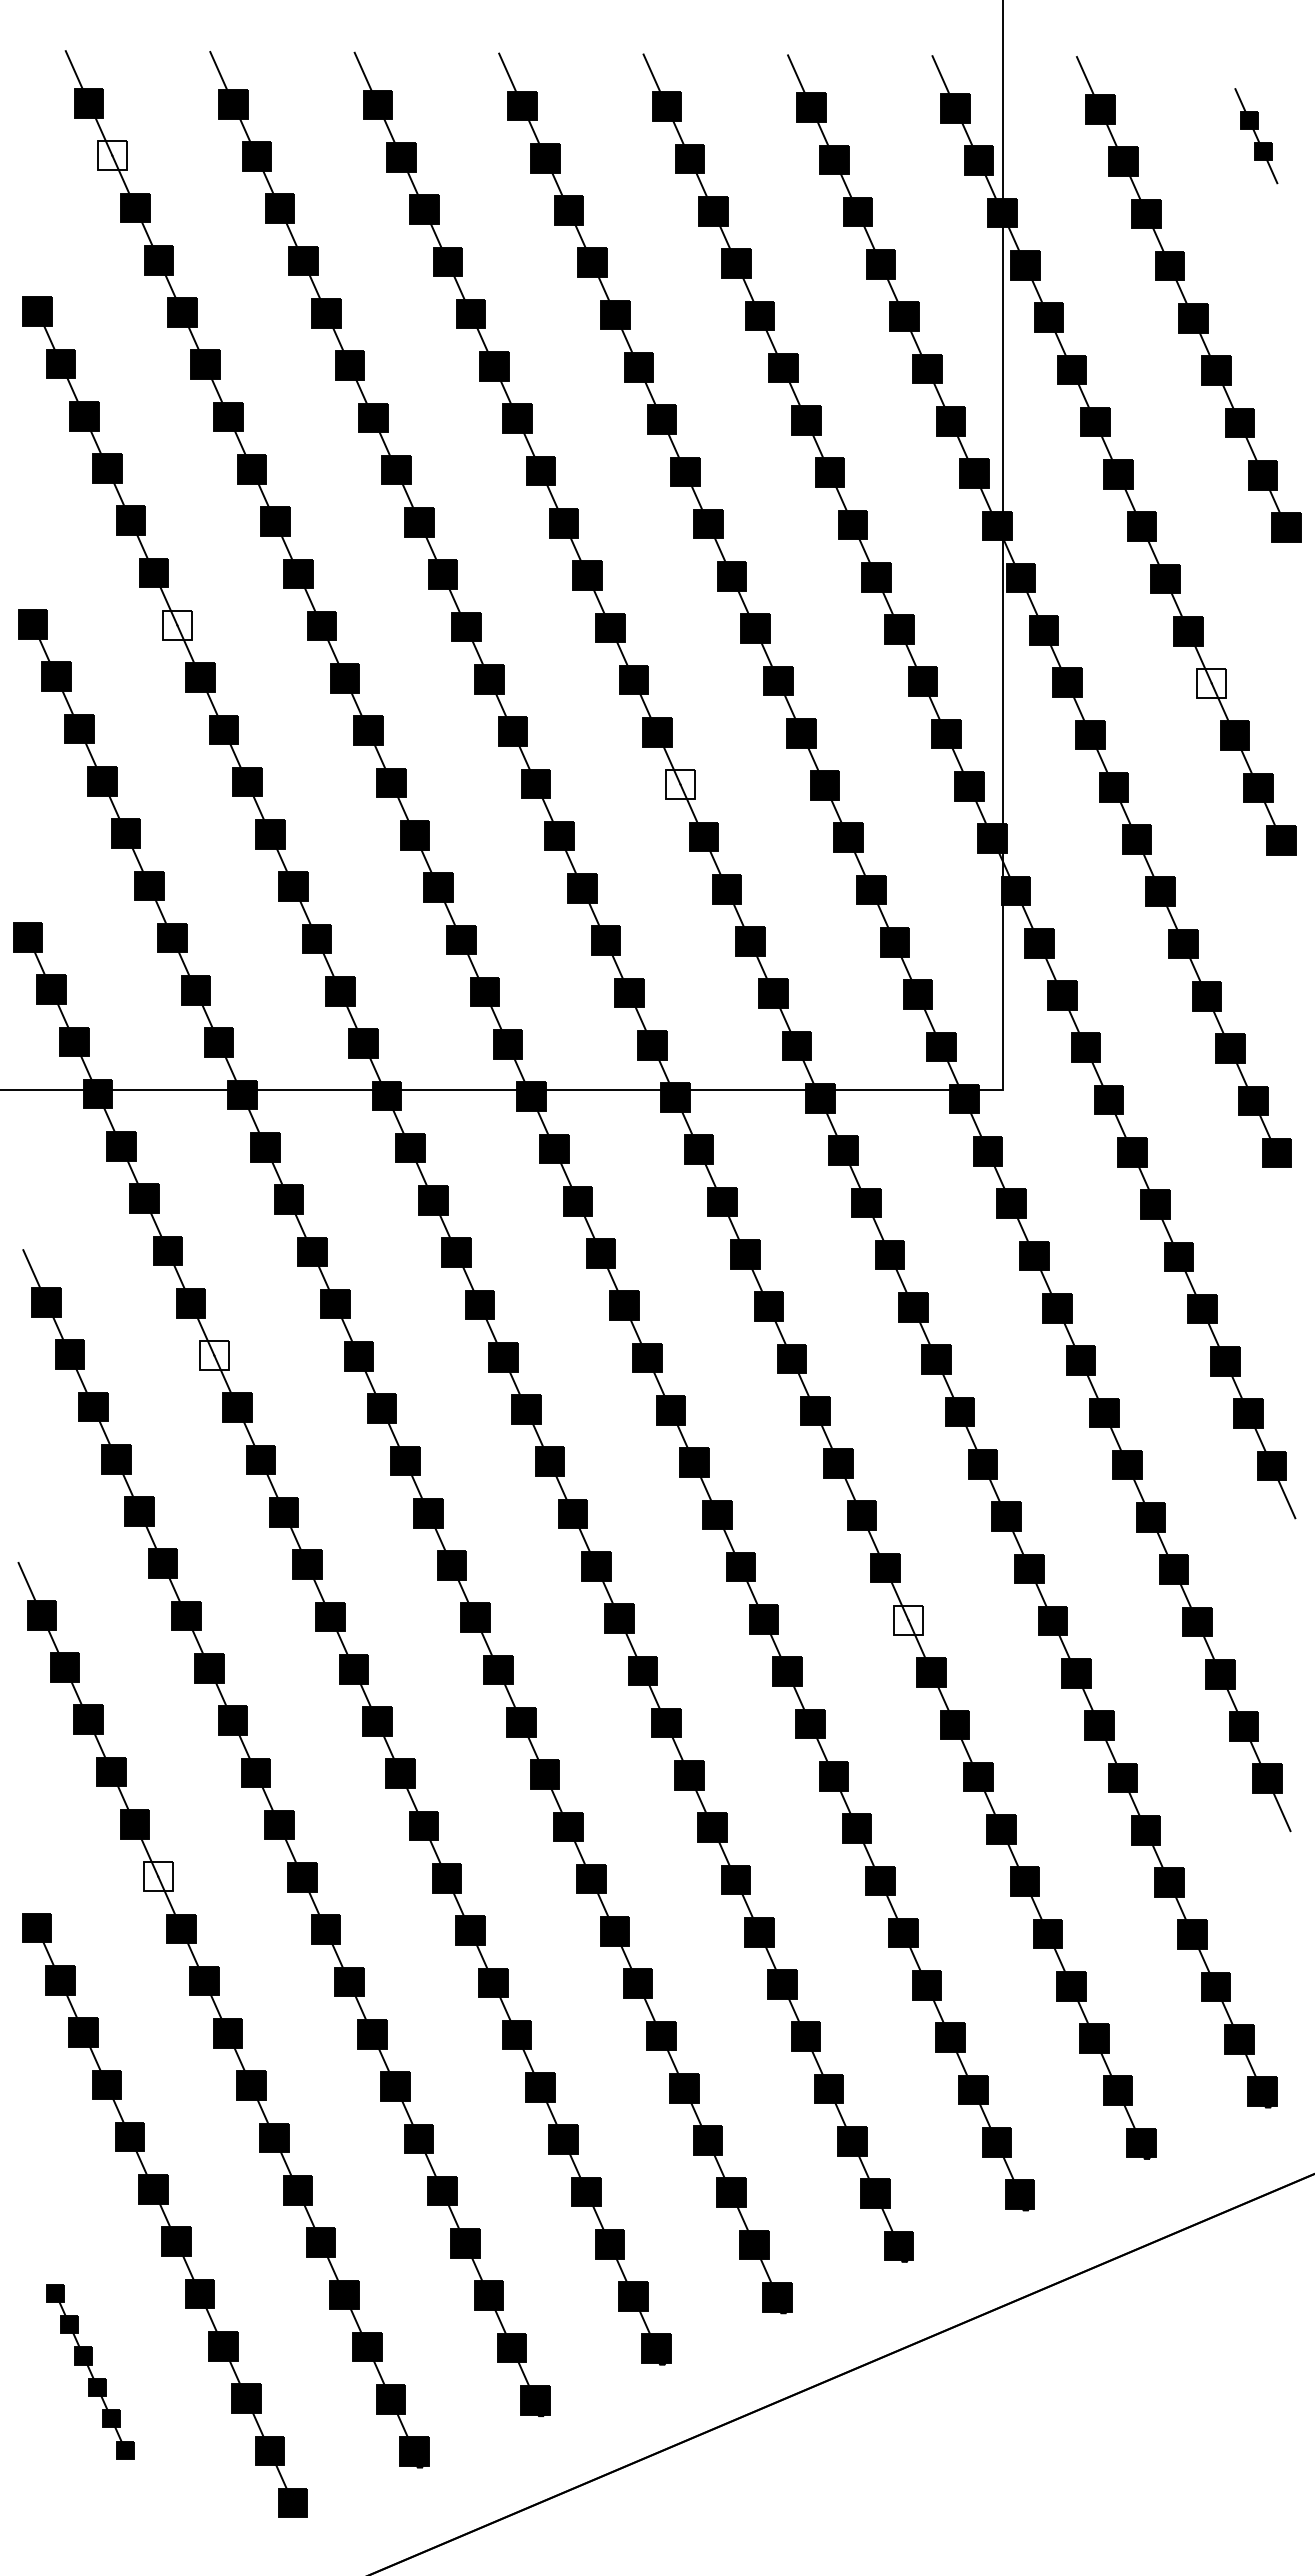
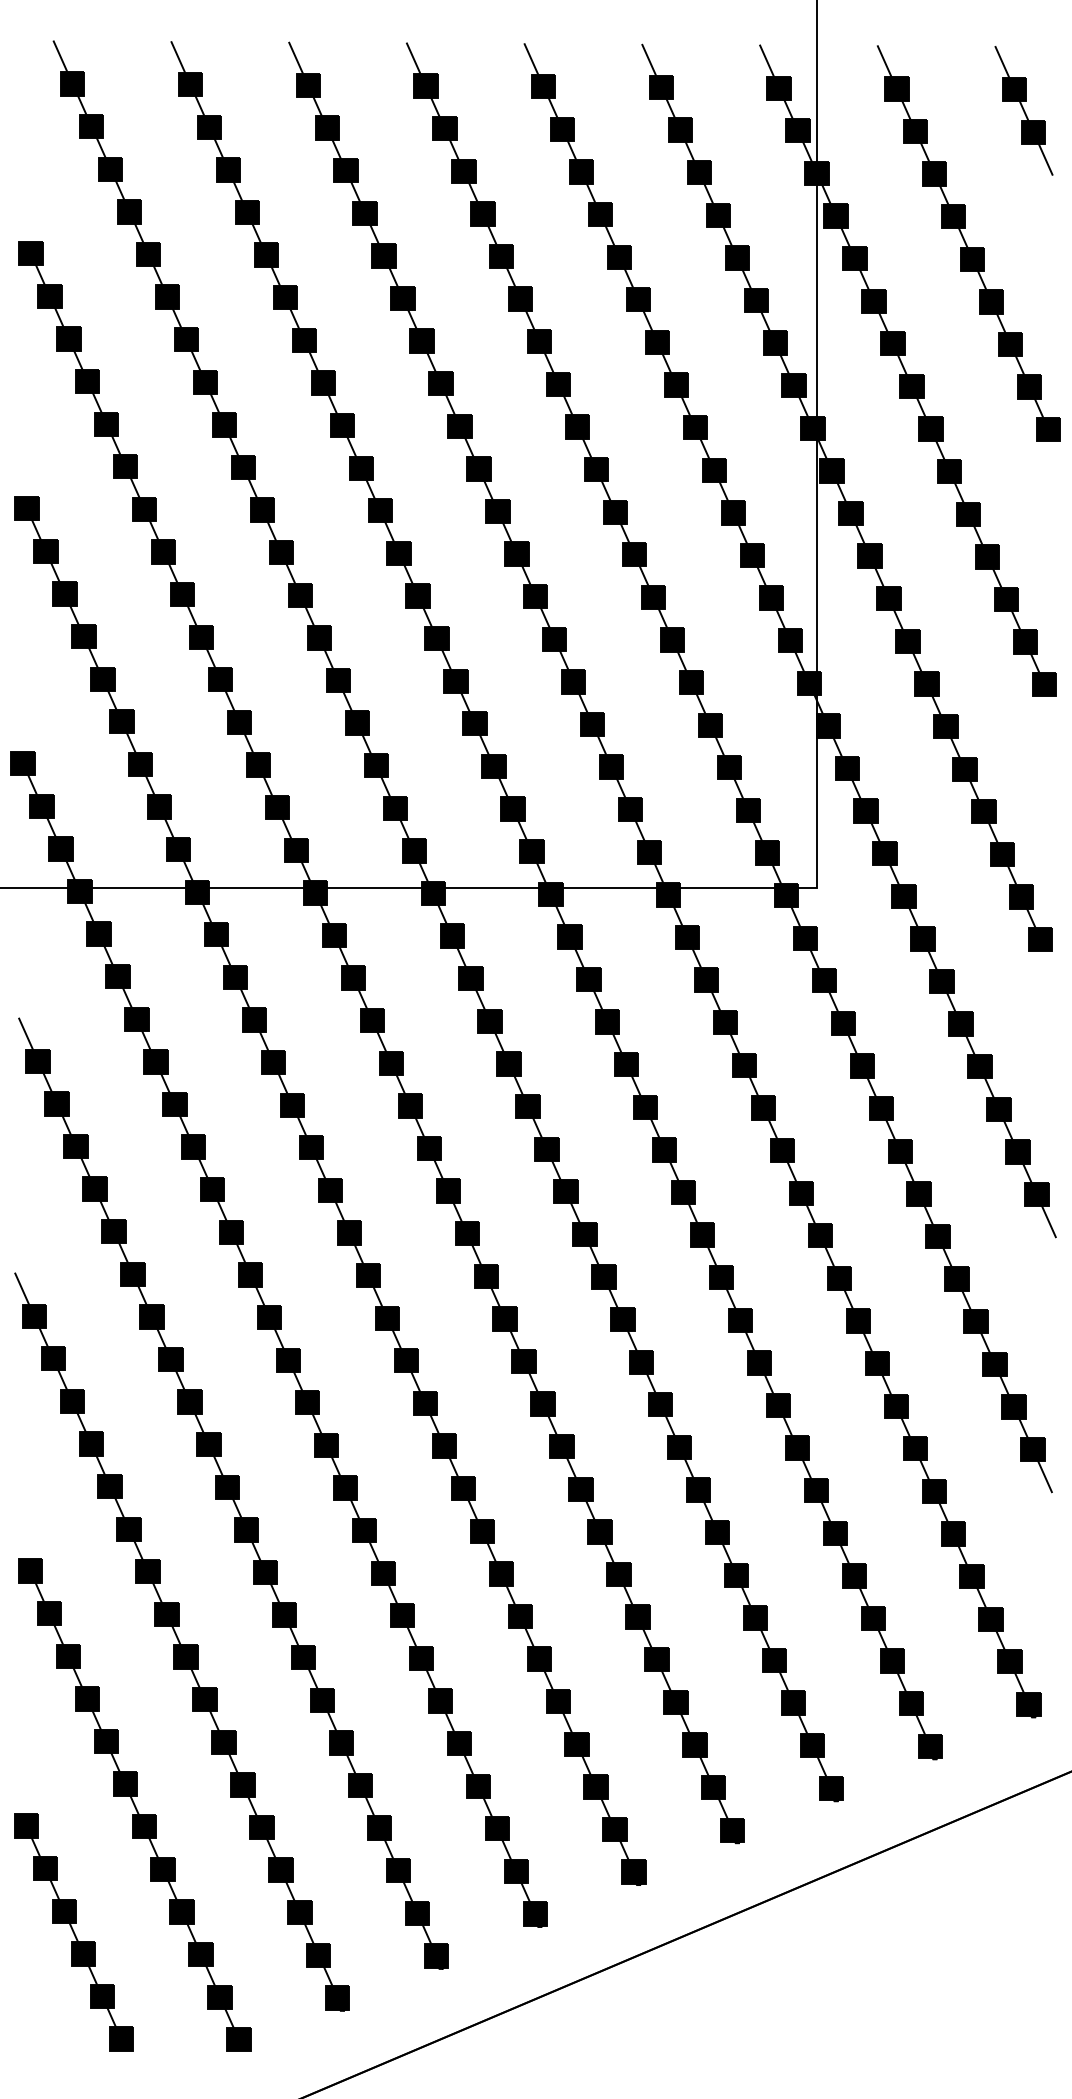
part: (1256, 135) -> (1024, 110), size x1.67
fill: (112, 155) -> (91, 126), added
fill: (177, 625) -> (144, 509), added
fill: (1211, 683) -> (987, 556), added
fill: (680, 784) -> (554, 639), added
fill: (214, 1355) -> (174, 1104), added
fill: (908, 1619) -> (740, 1319), added
fill: (157, 1876) -> (128, 1529), added
part: (90, 2371) -> (73, 1932), size x1.67

